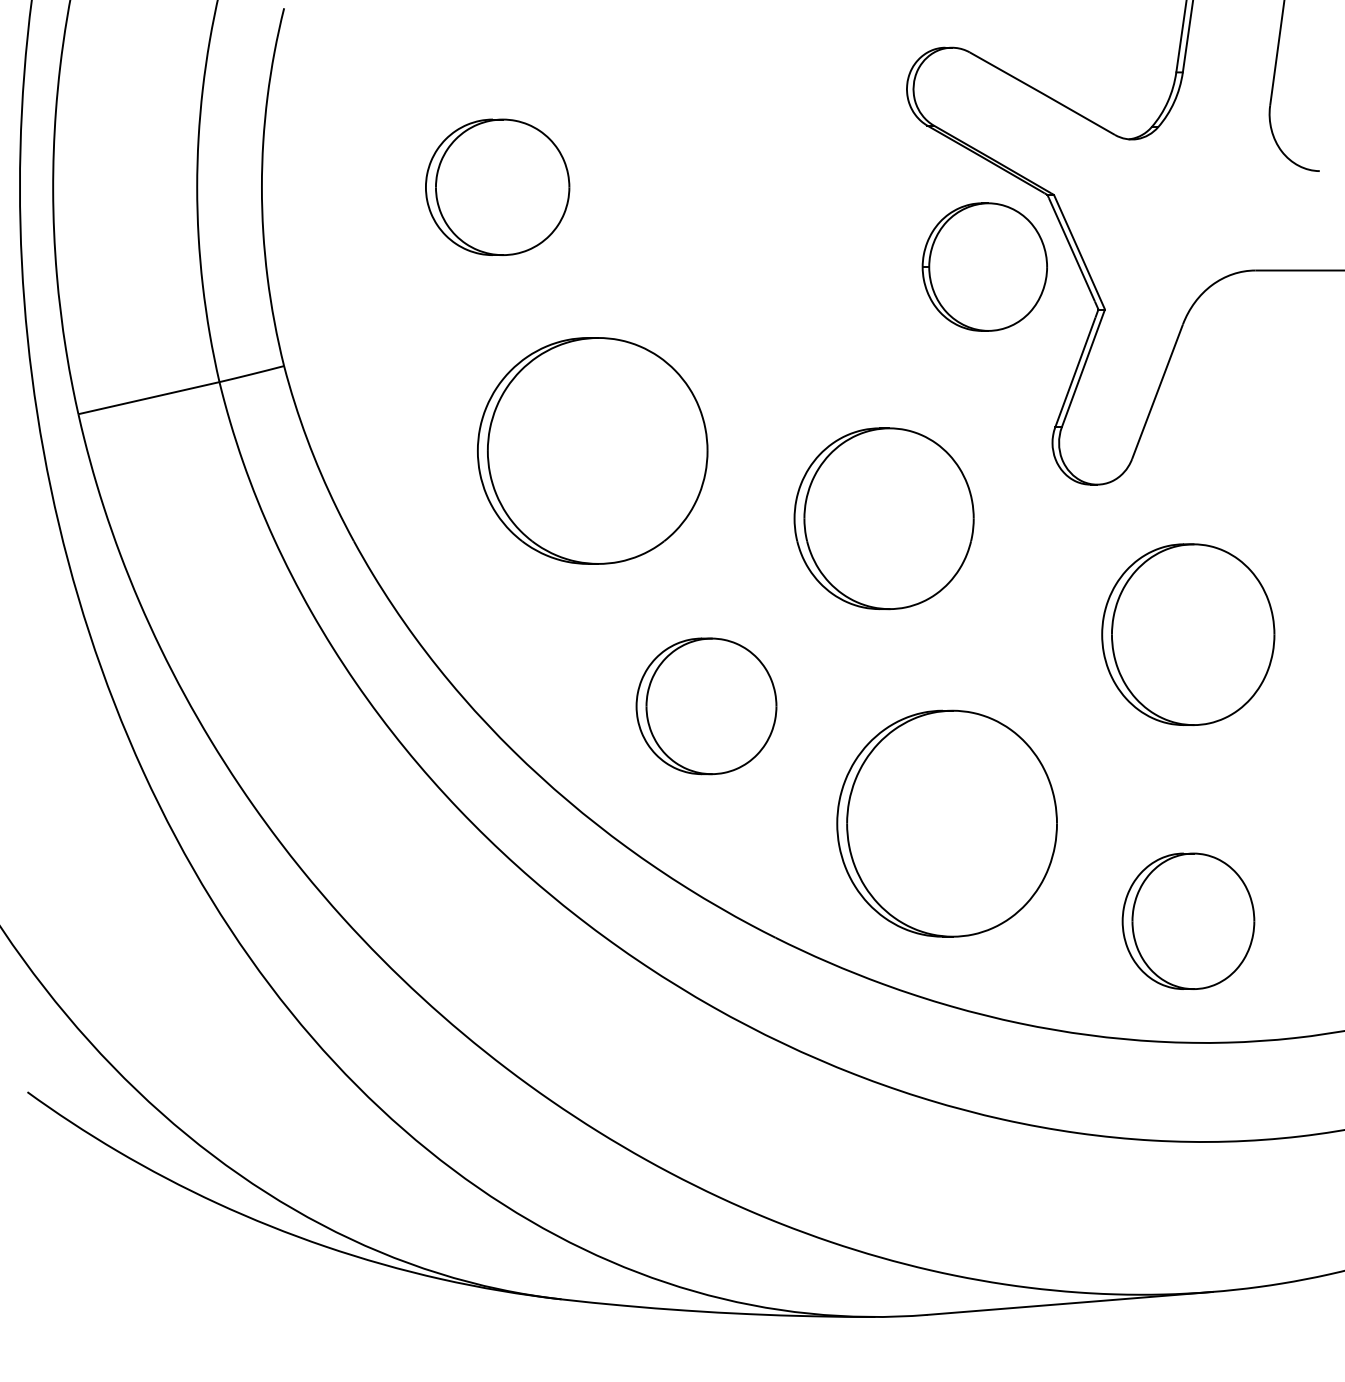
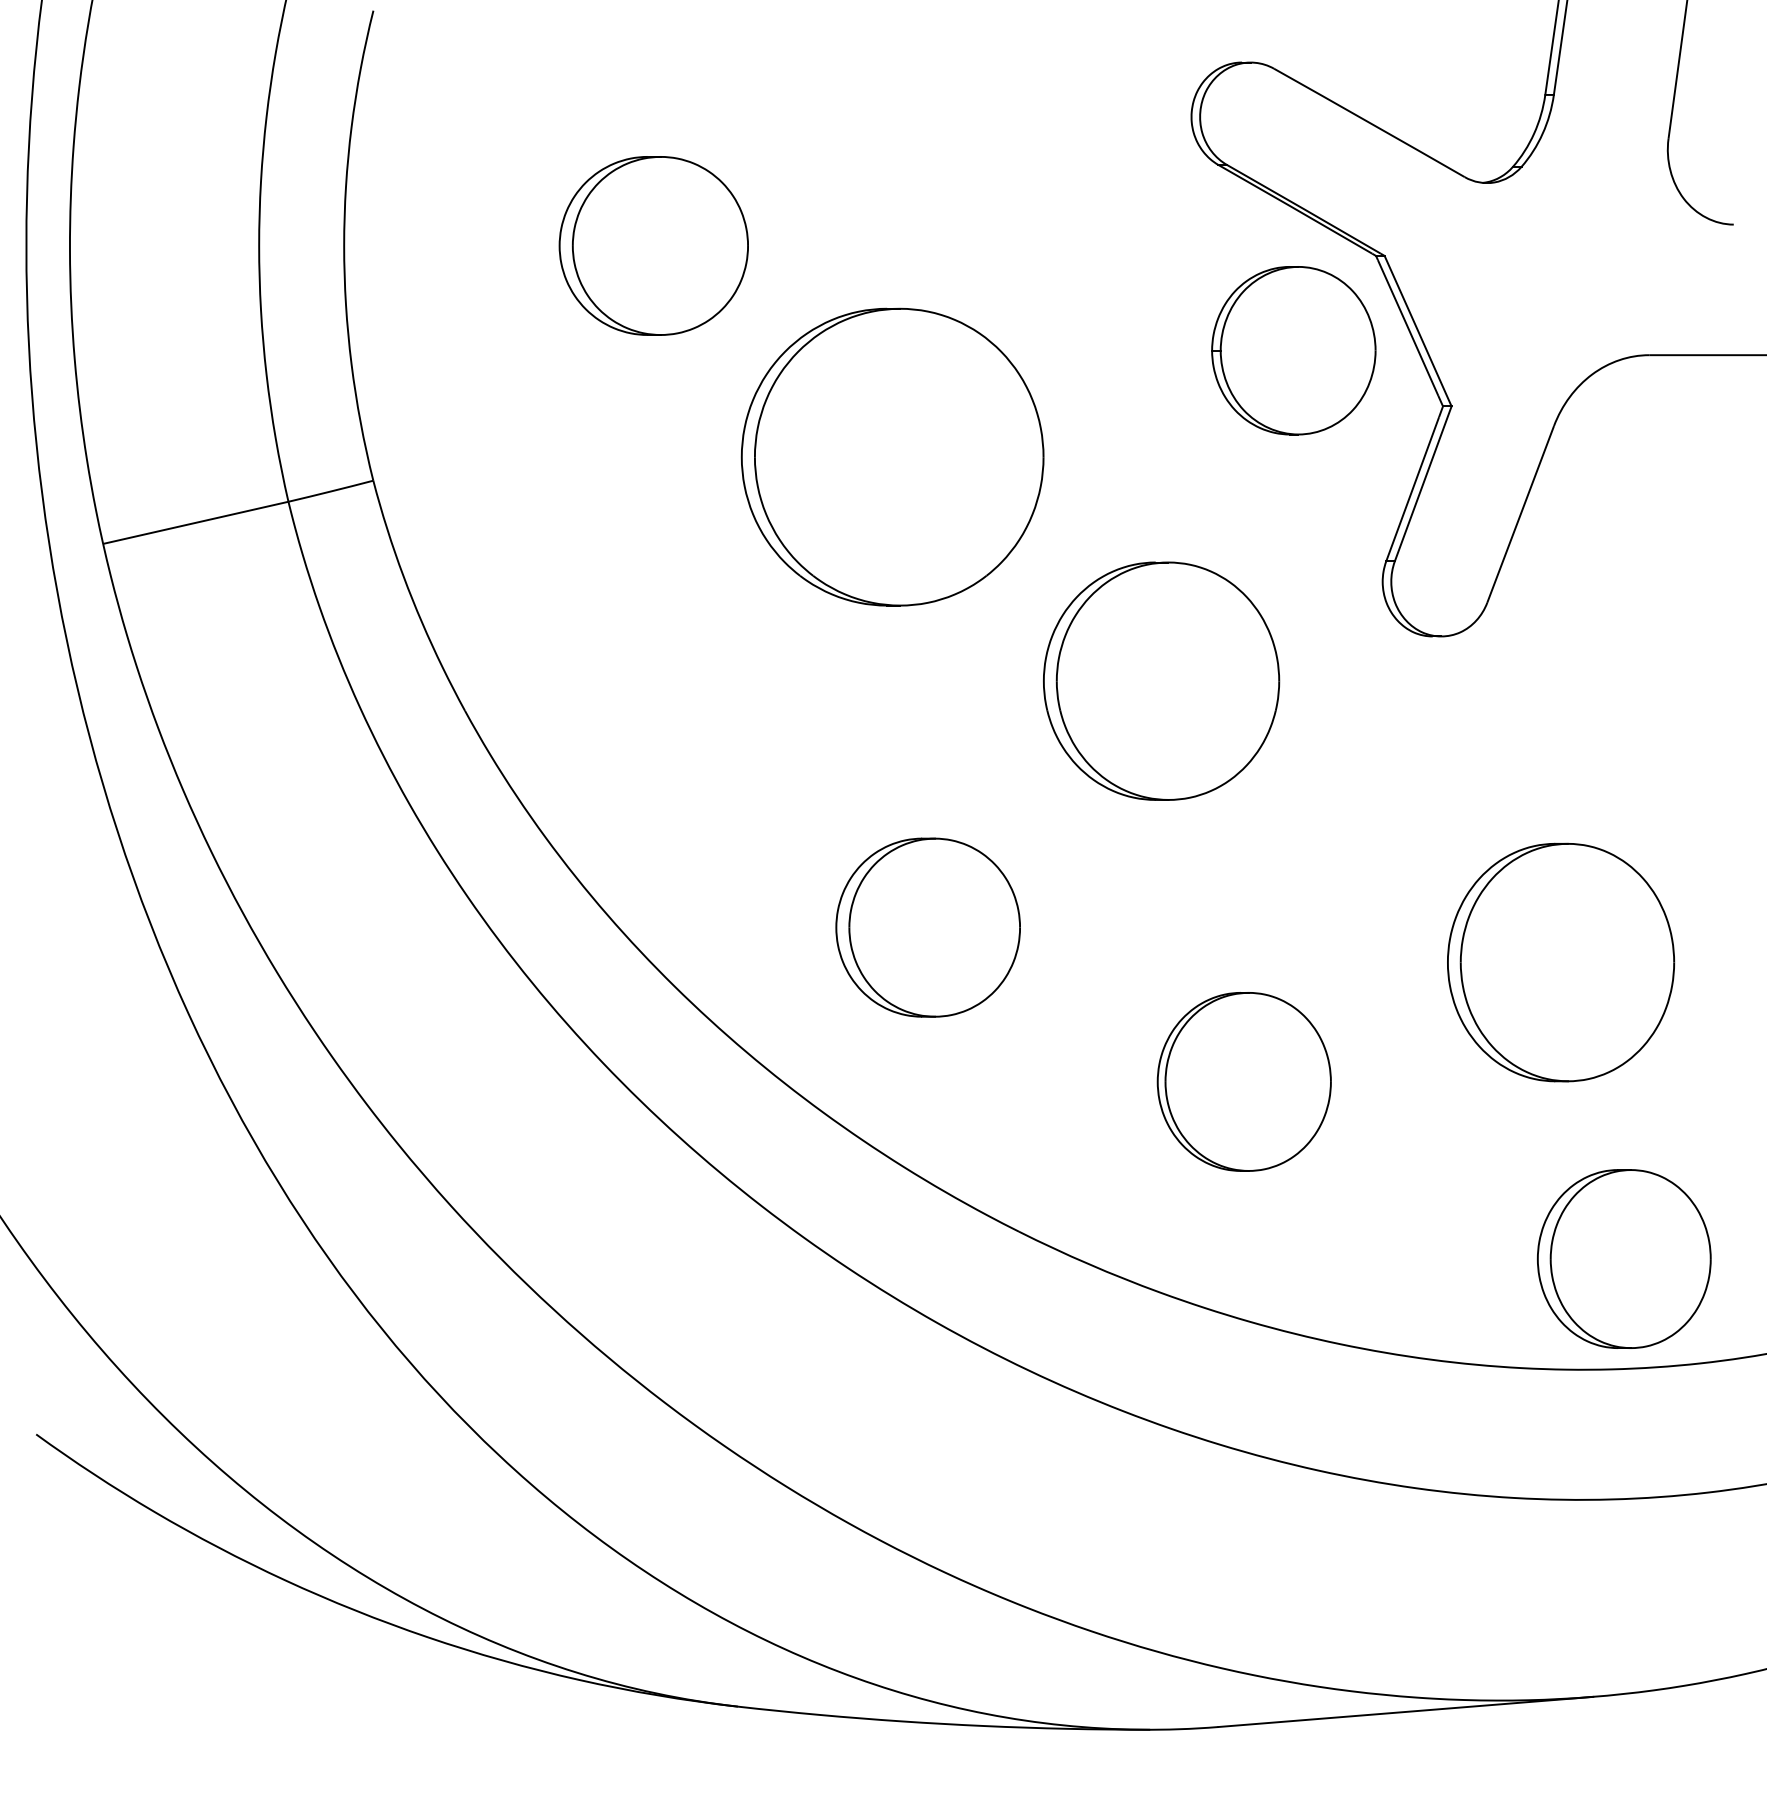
part: (592, 450) -> (892, 456), moved
part: (1188, 634) -> (1561, 962), moved
part: (947, 823) -> (1244, 1081), size x0.6
part: (1187, 920) -> (1623, 1258), moved

